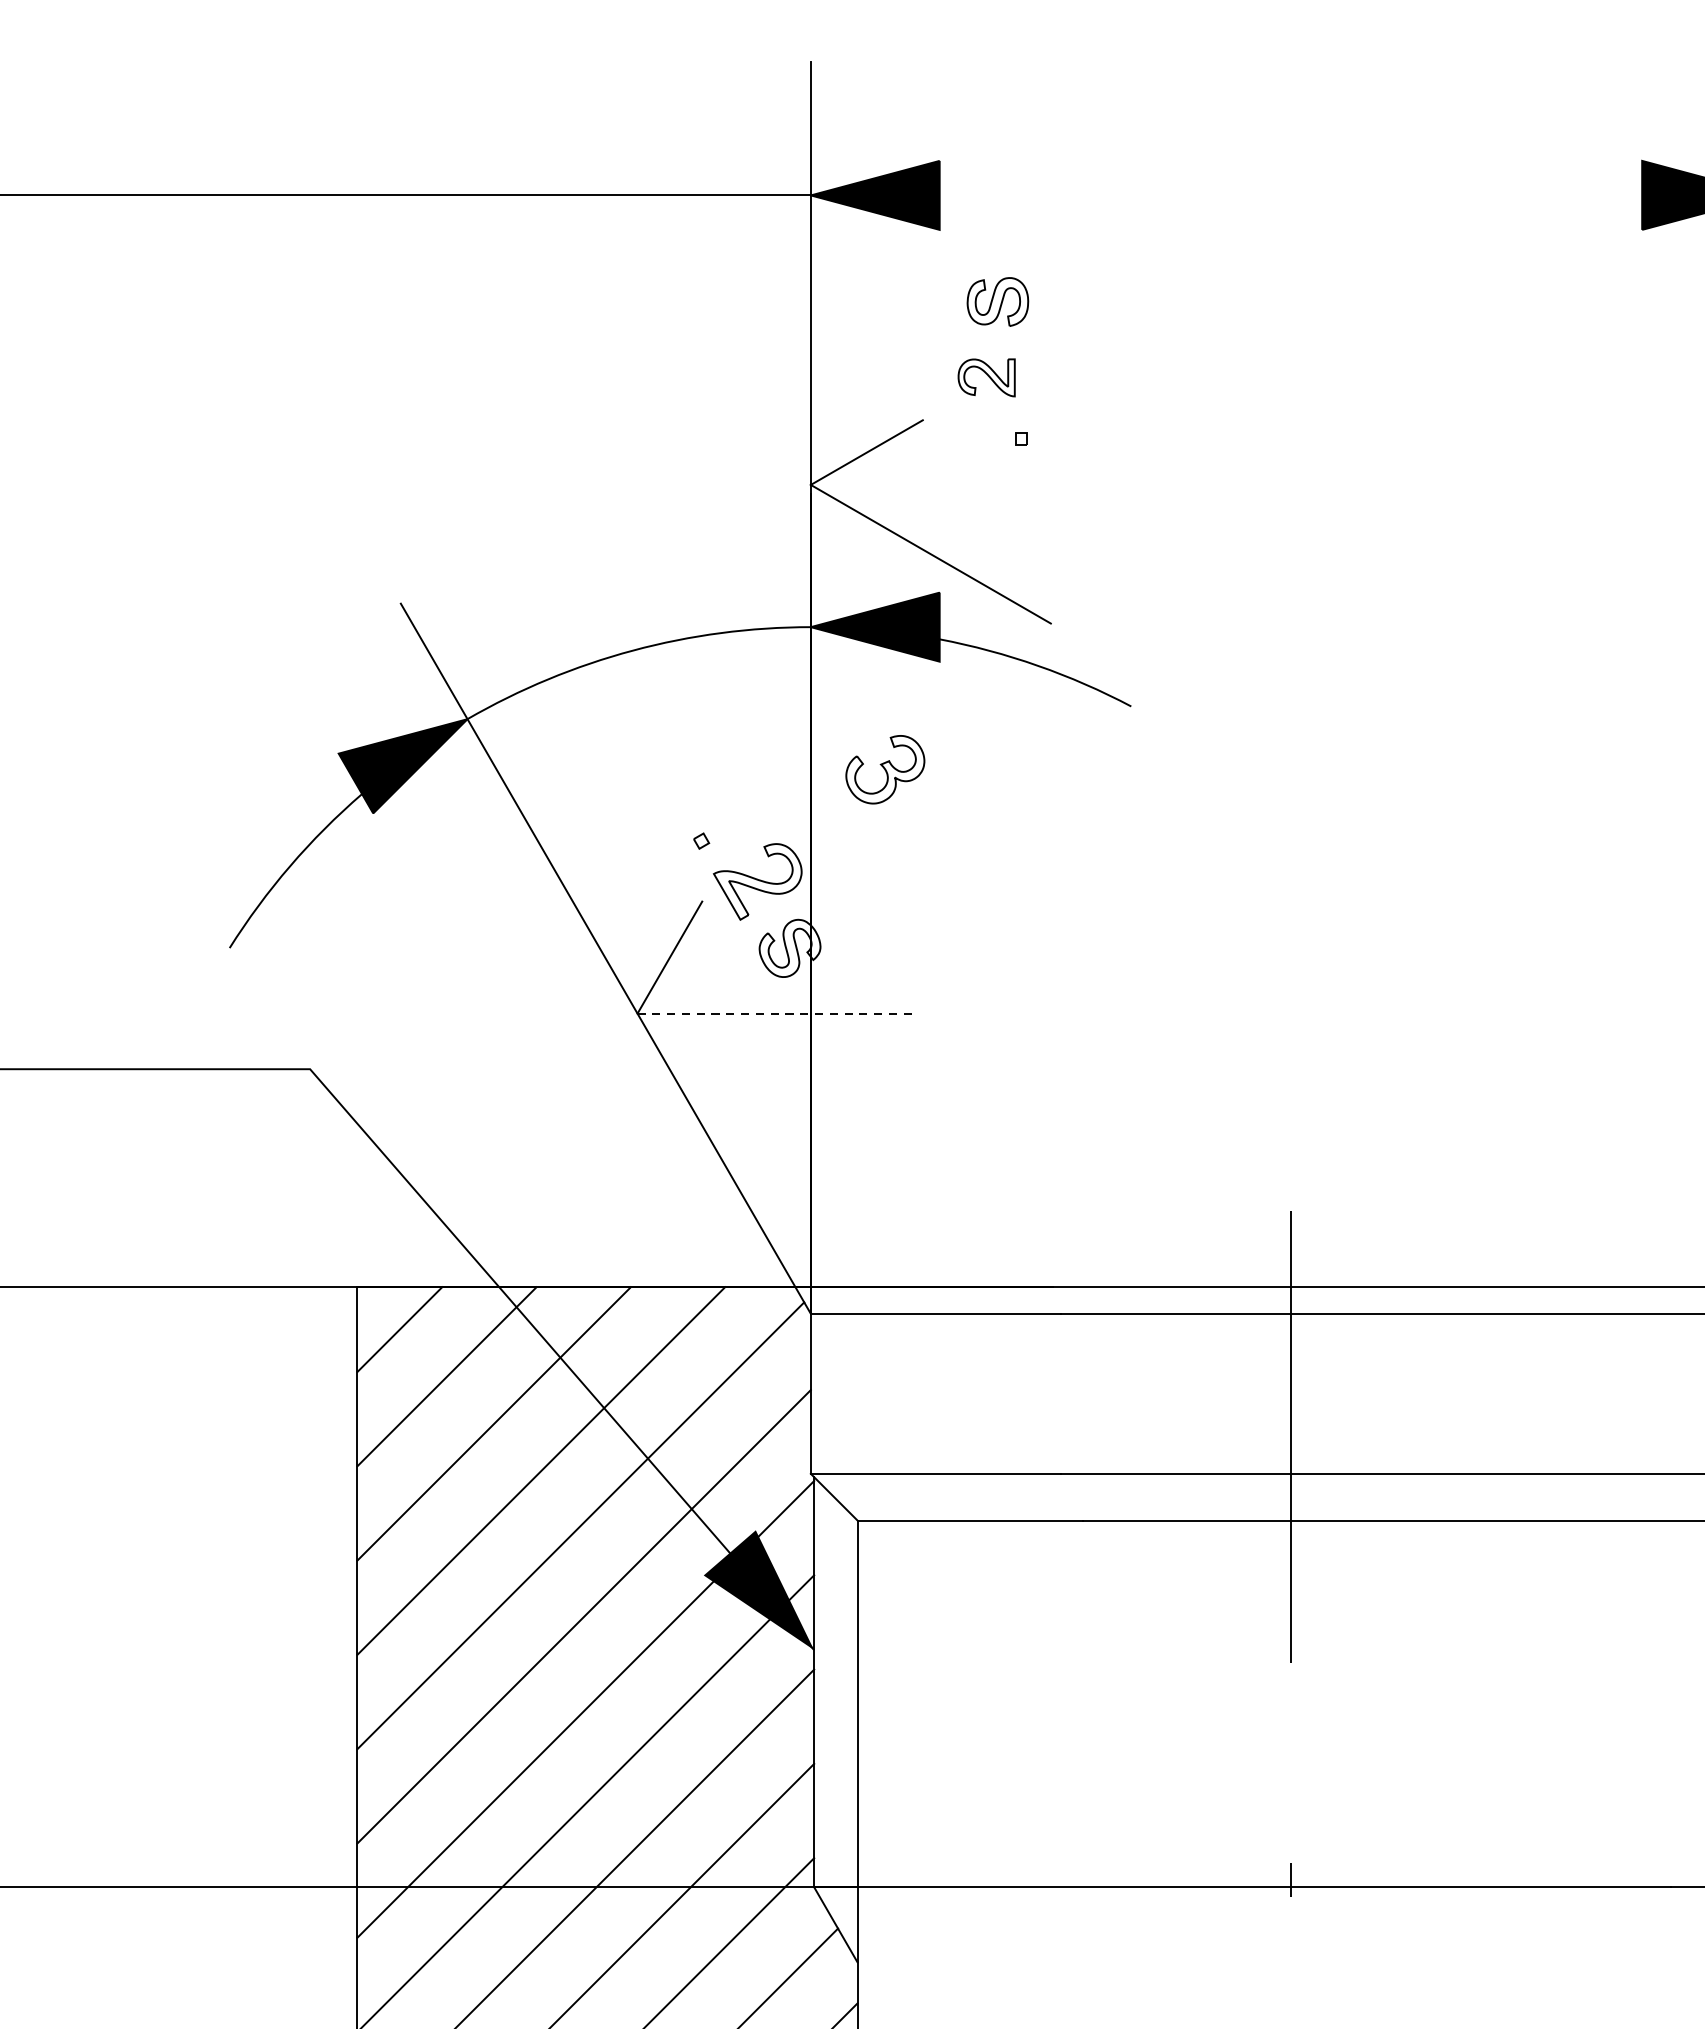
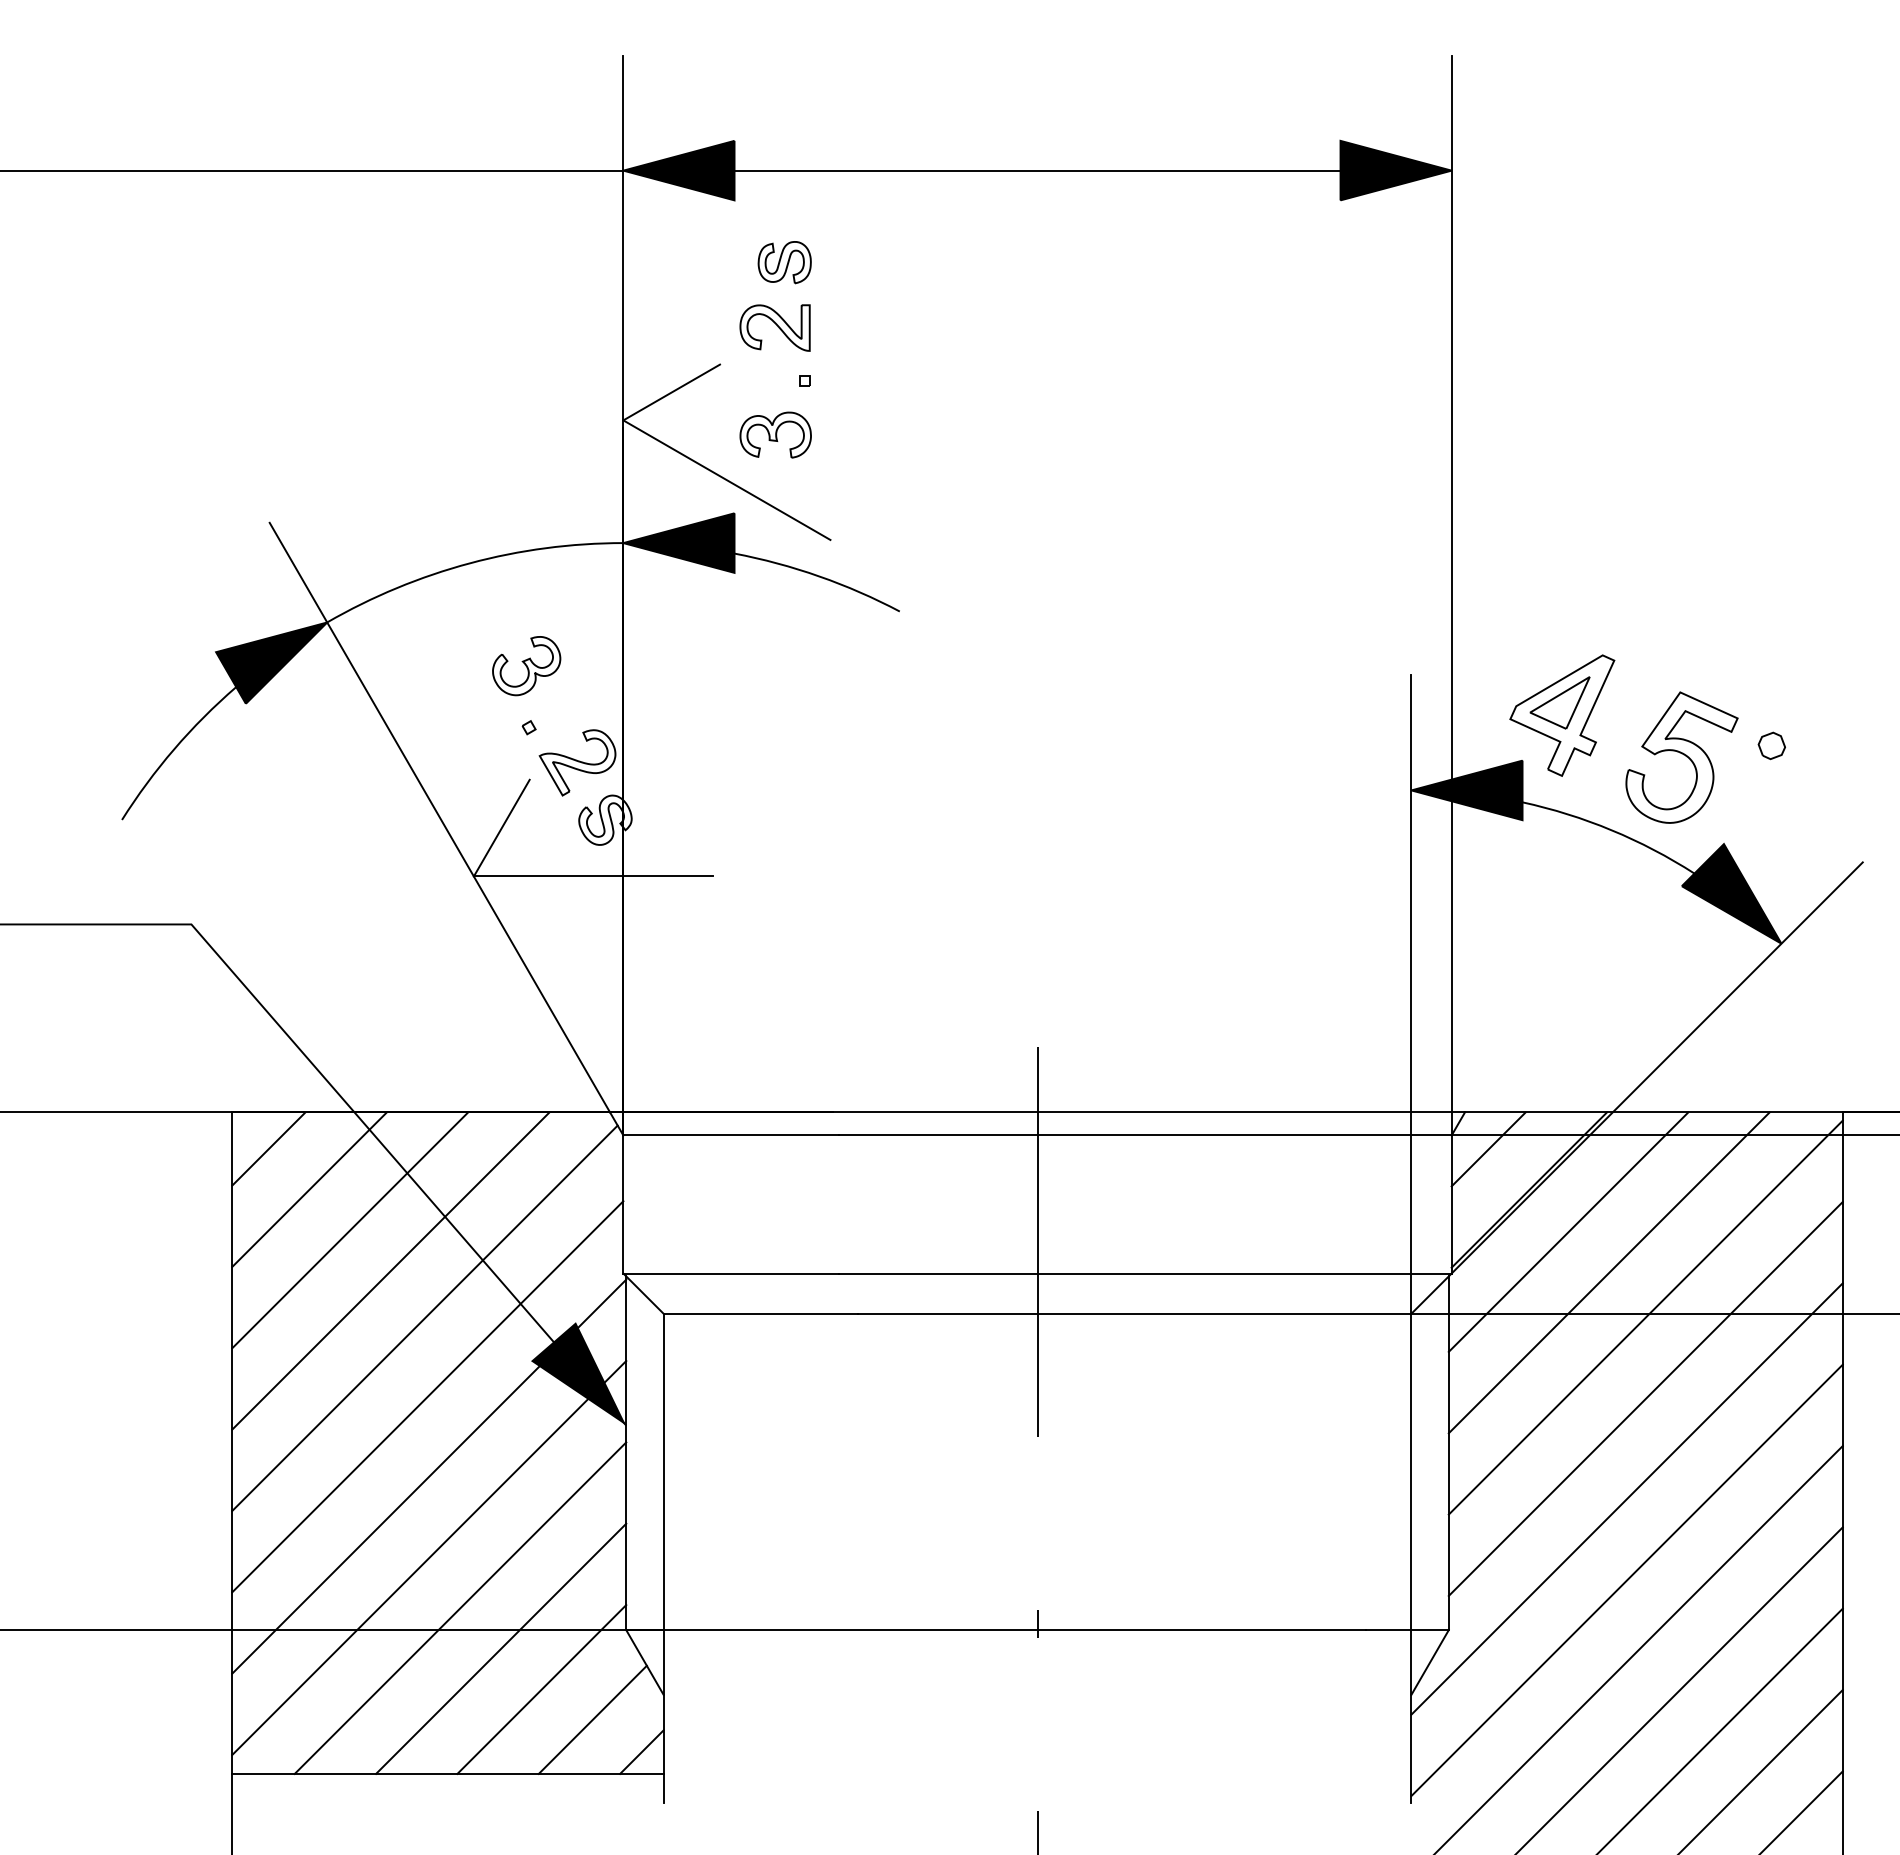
line: (1290, 195) -> (1037, 170), added
part: (986, 377) -> (774, 327), size x1.43
part: (987, 501) -> (775, 434), added
part: (885, 770) -> (526, 666), moved
line: (776, 1013) -> (593, 876), dashed -> solid

